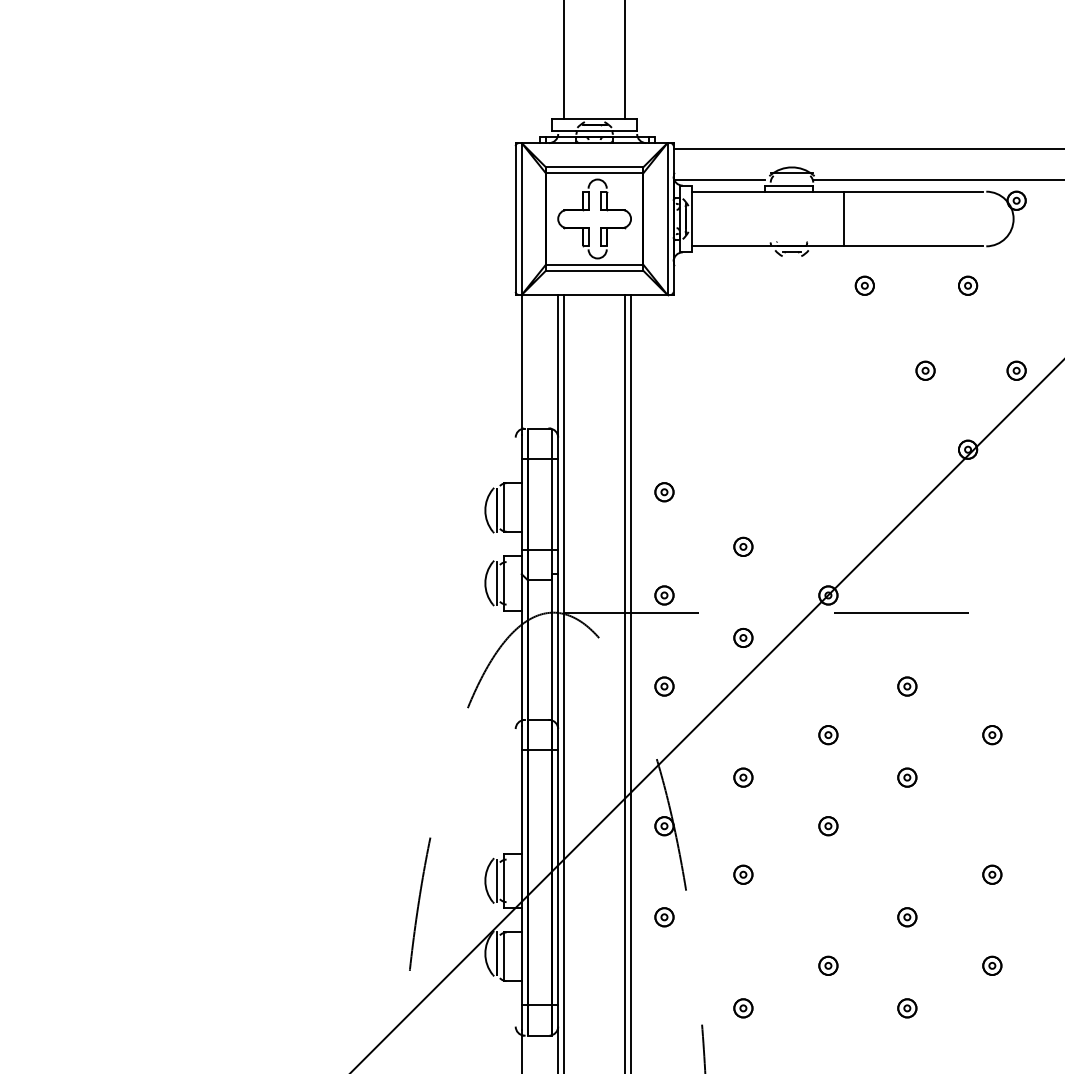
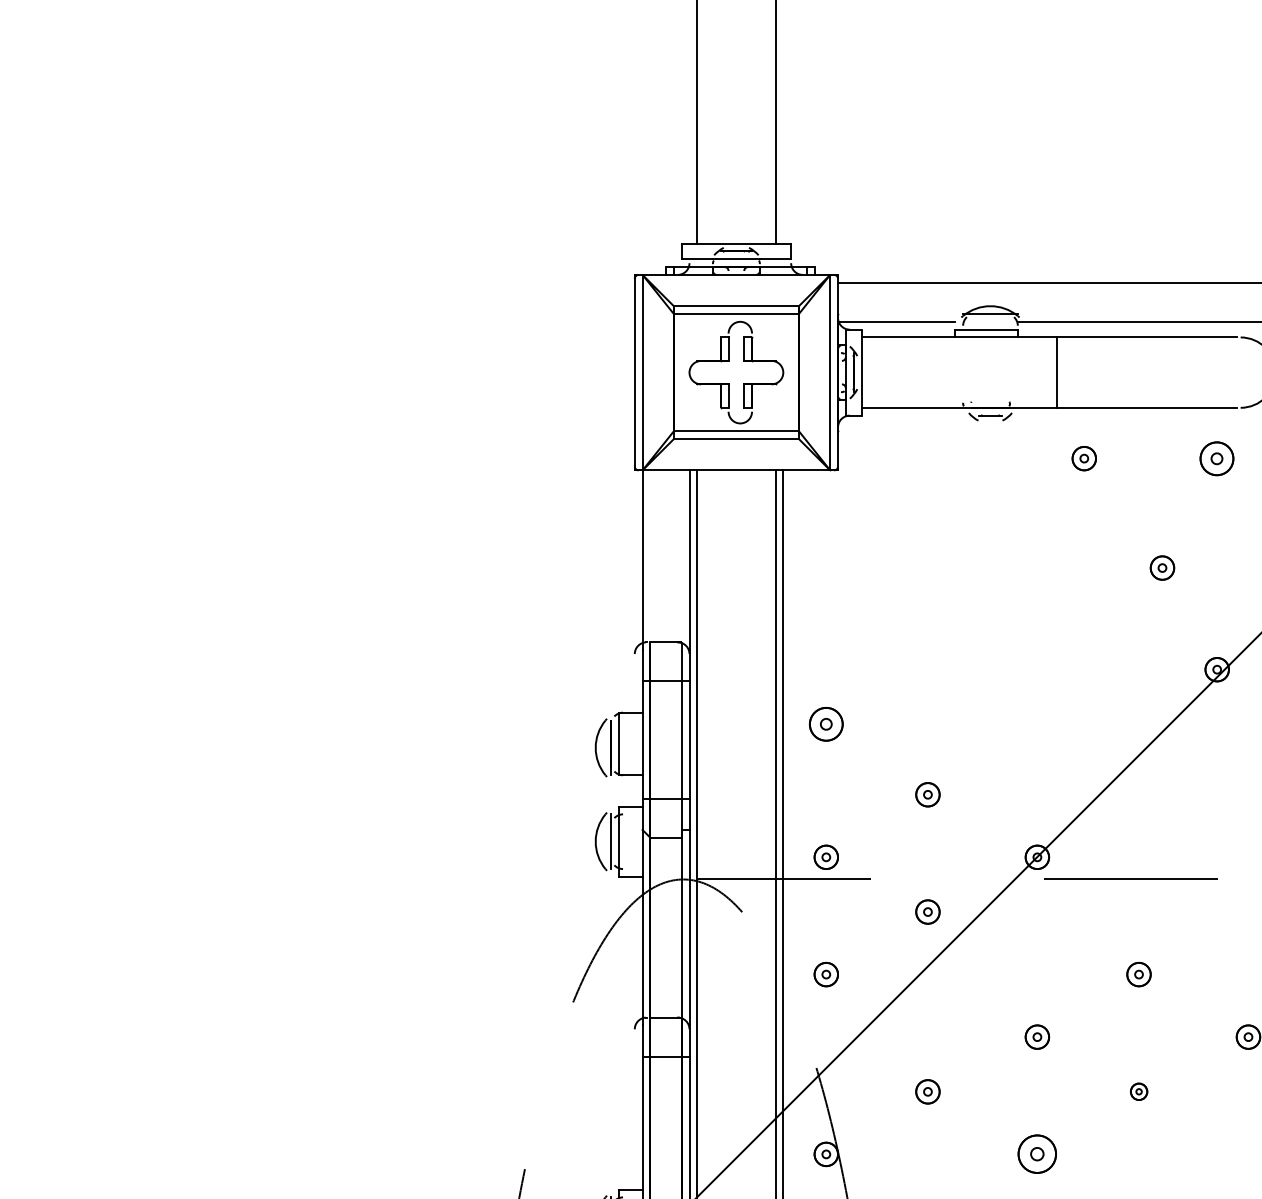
part: (968, 285) -> (1217, 458), size x1.4
part: (664, 492) -> (826, 724), size x1.4
part: (907, 777) -> (1139, 1091), size x0.7
part: (828, 826) -> (1037, 1154), size x1.6

